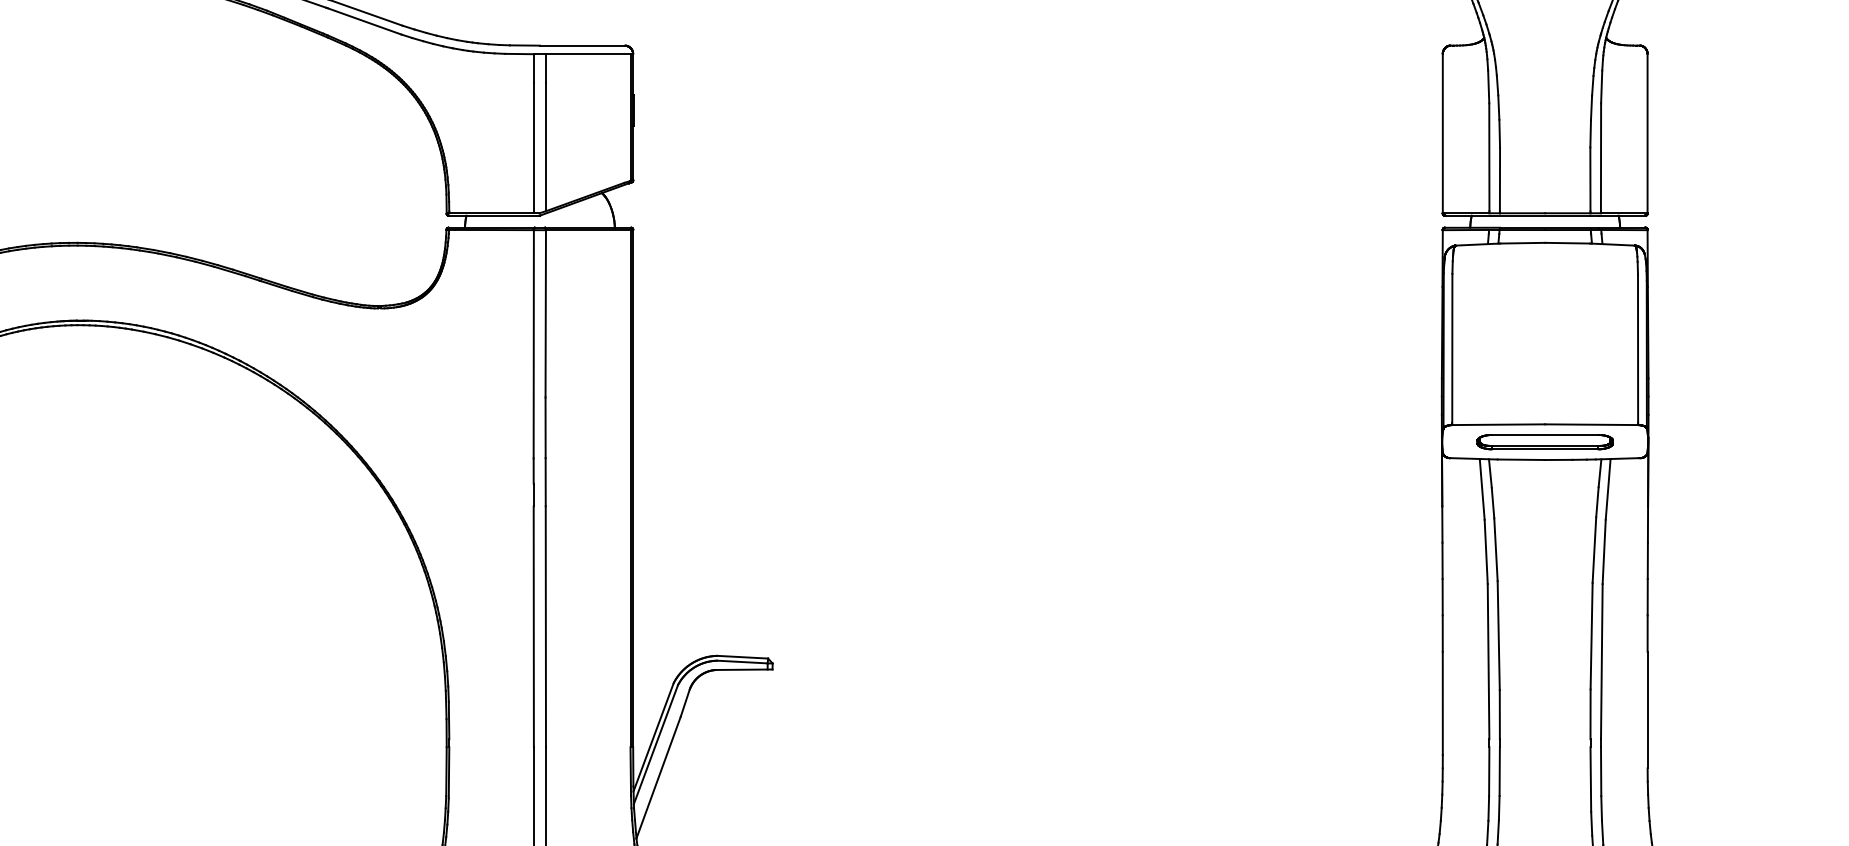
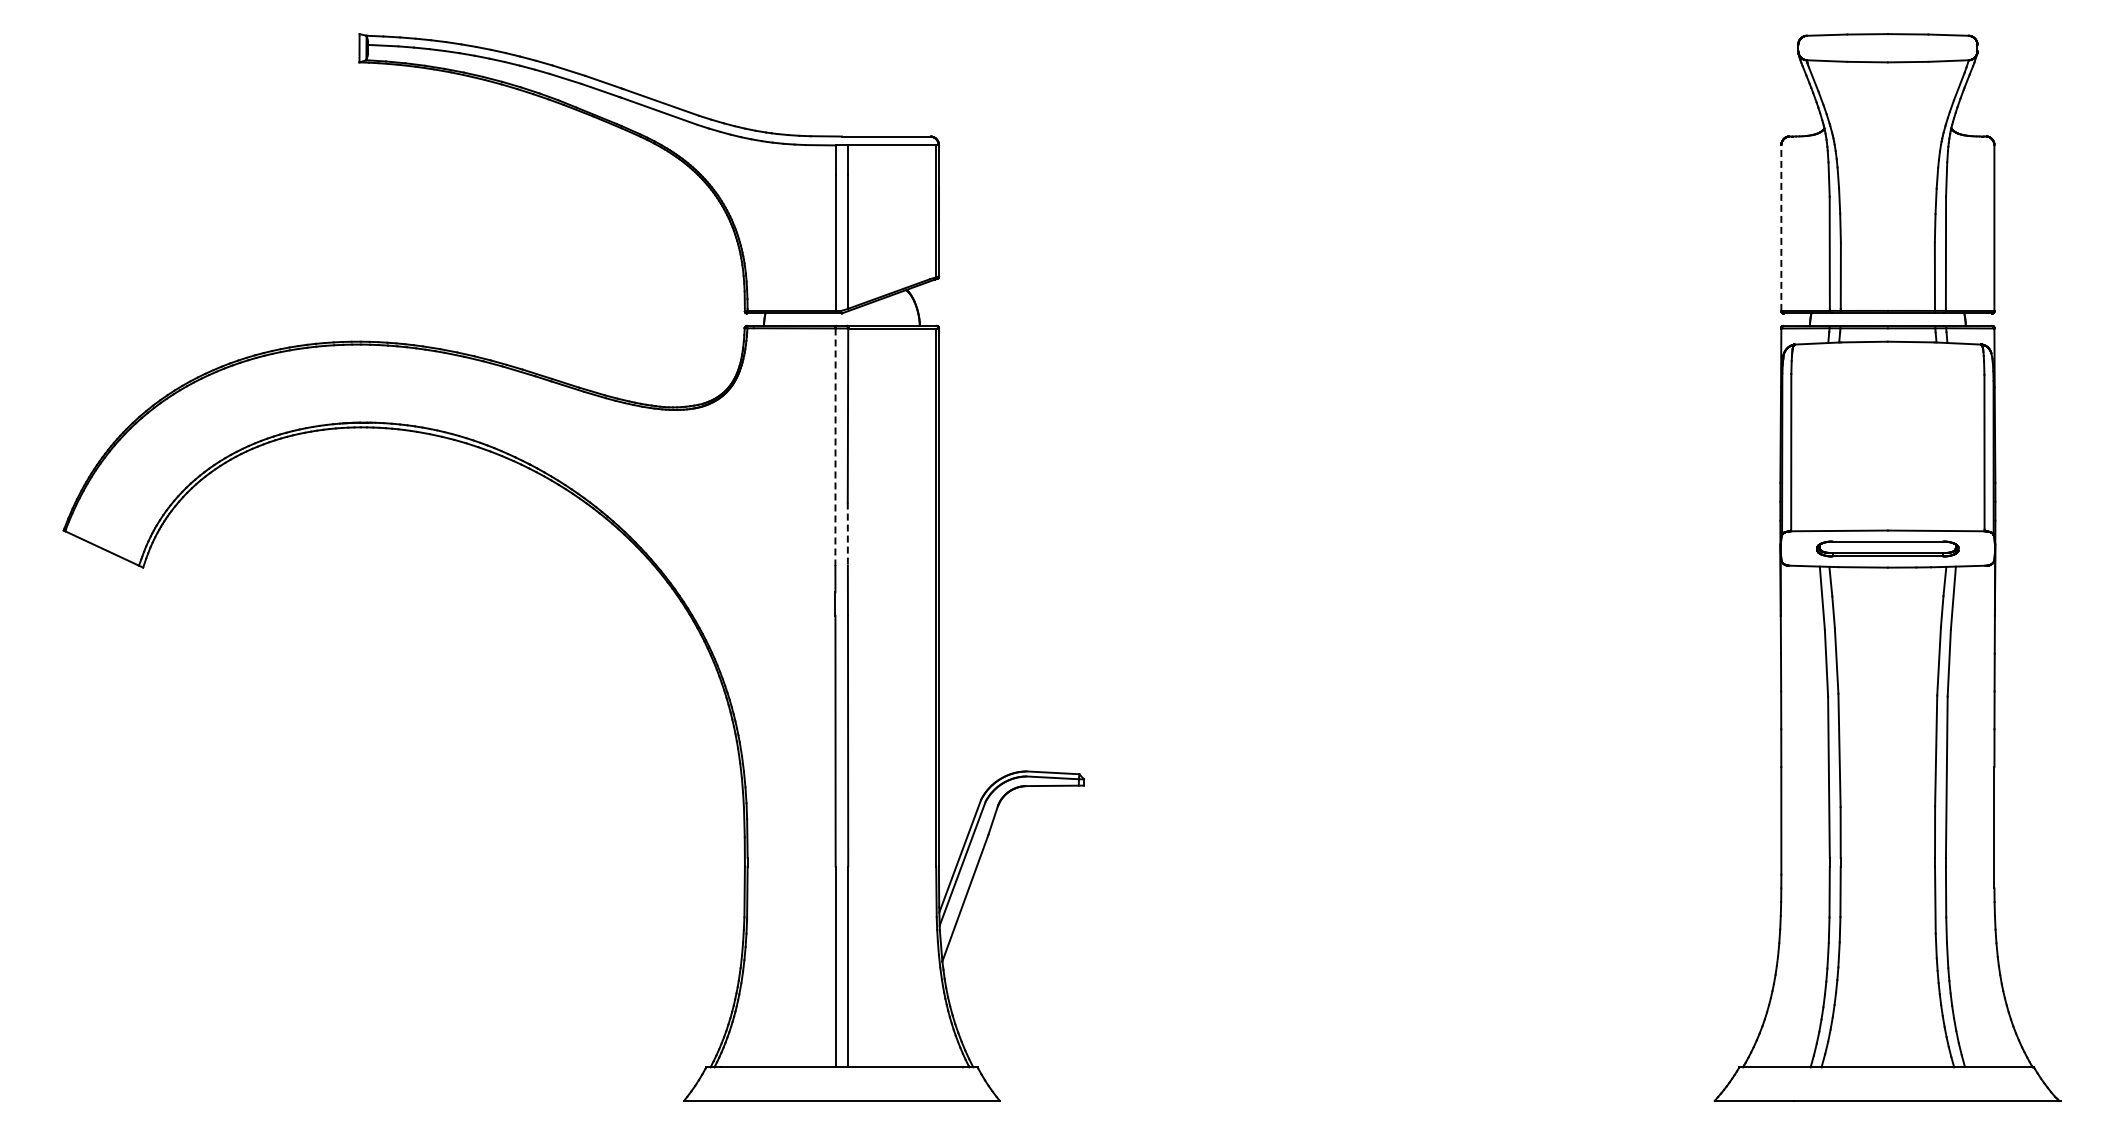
line: (1442, 134) -> (1781, 228), solid -> dashed
line: (533, 344) -> (835, 447), solid -> dashed
line: (545, 428) -> (847, 534), solid -> dashed

